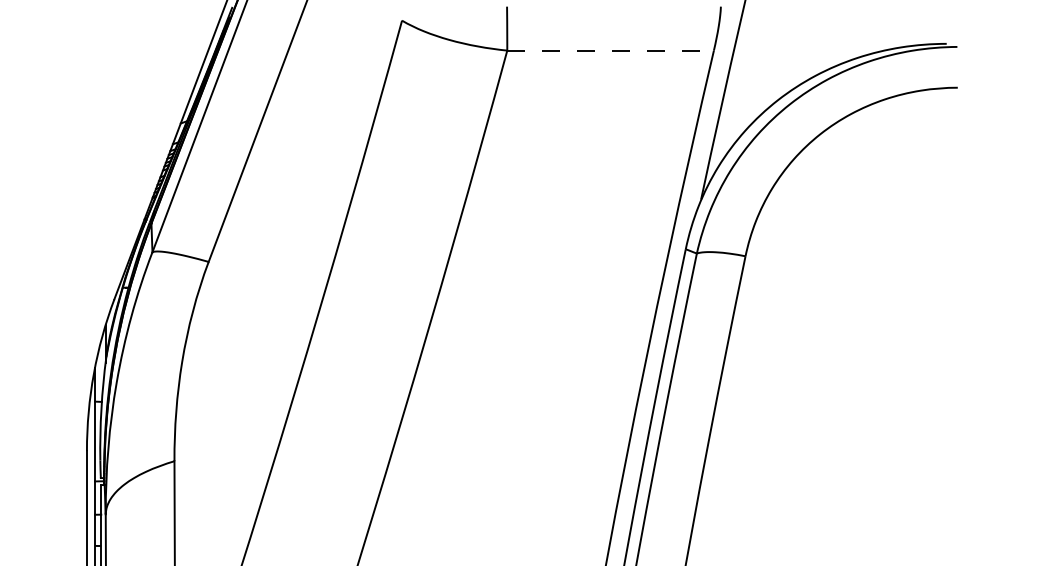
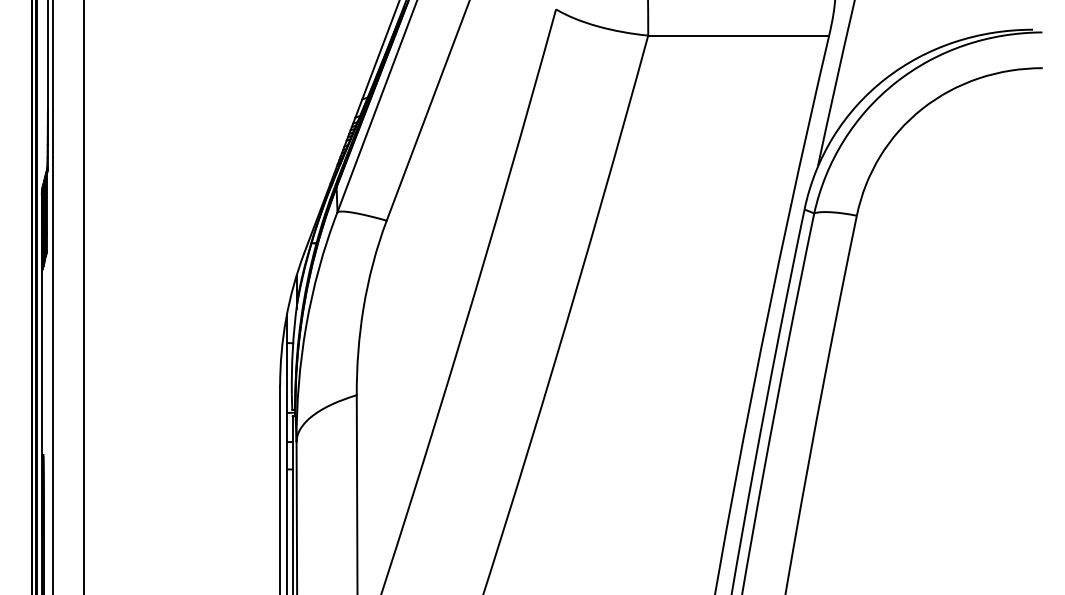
line: (611, 50) -> (739, 35), dashed -> solid

